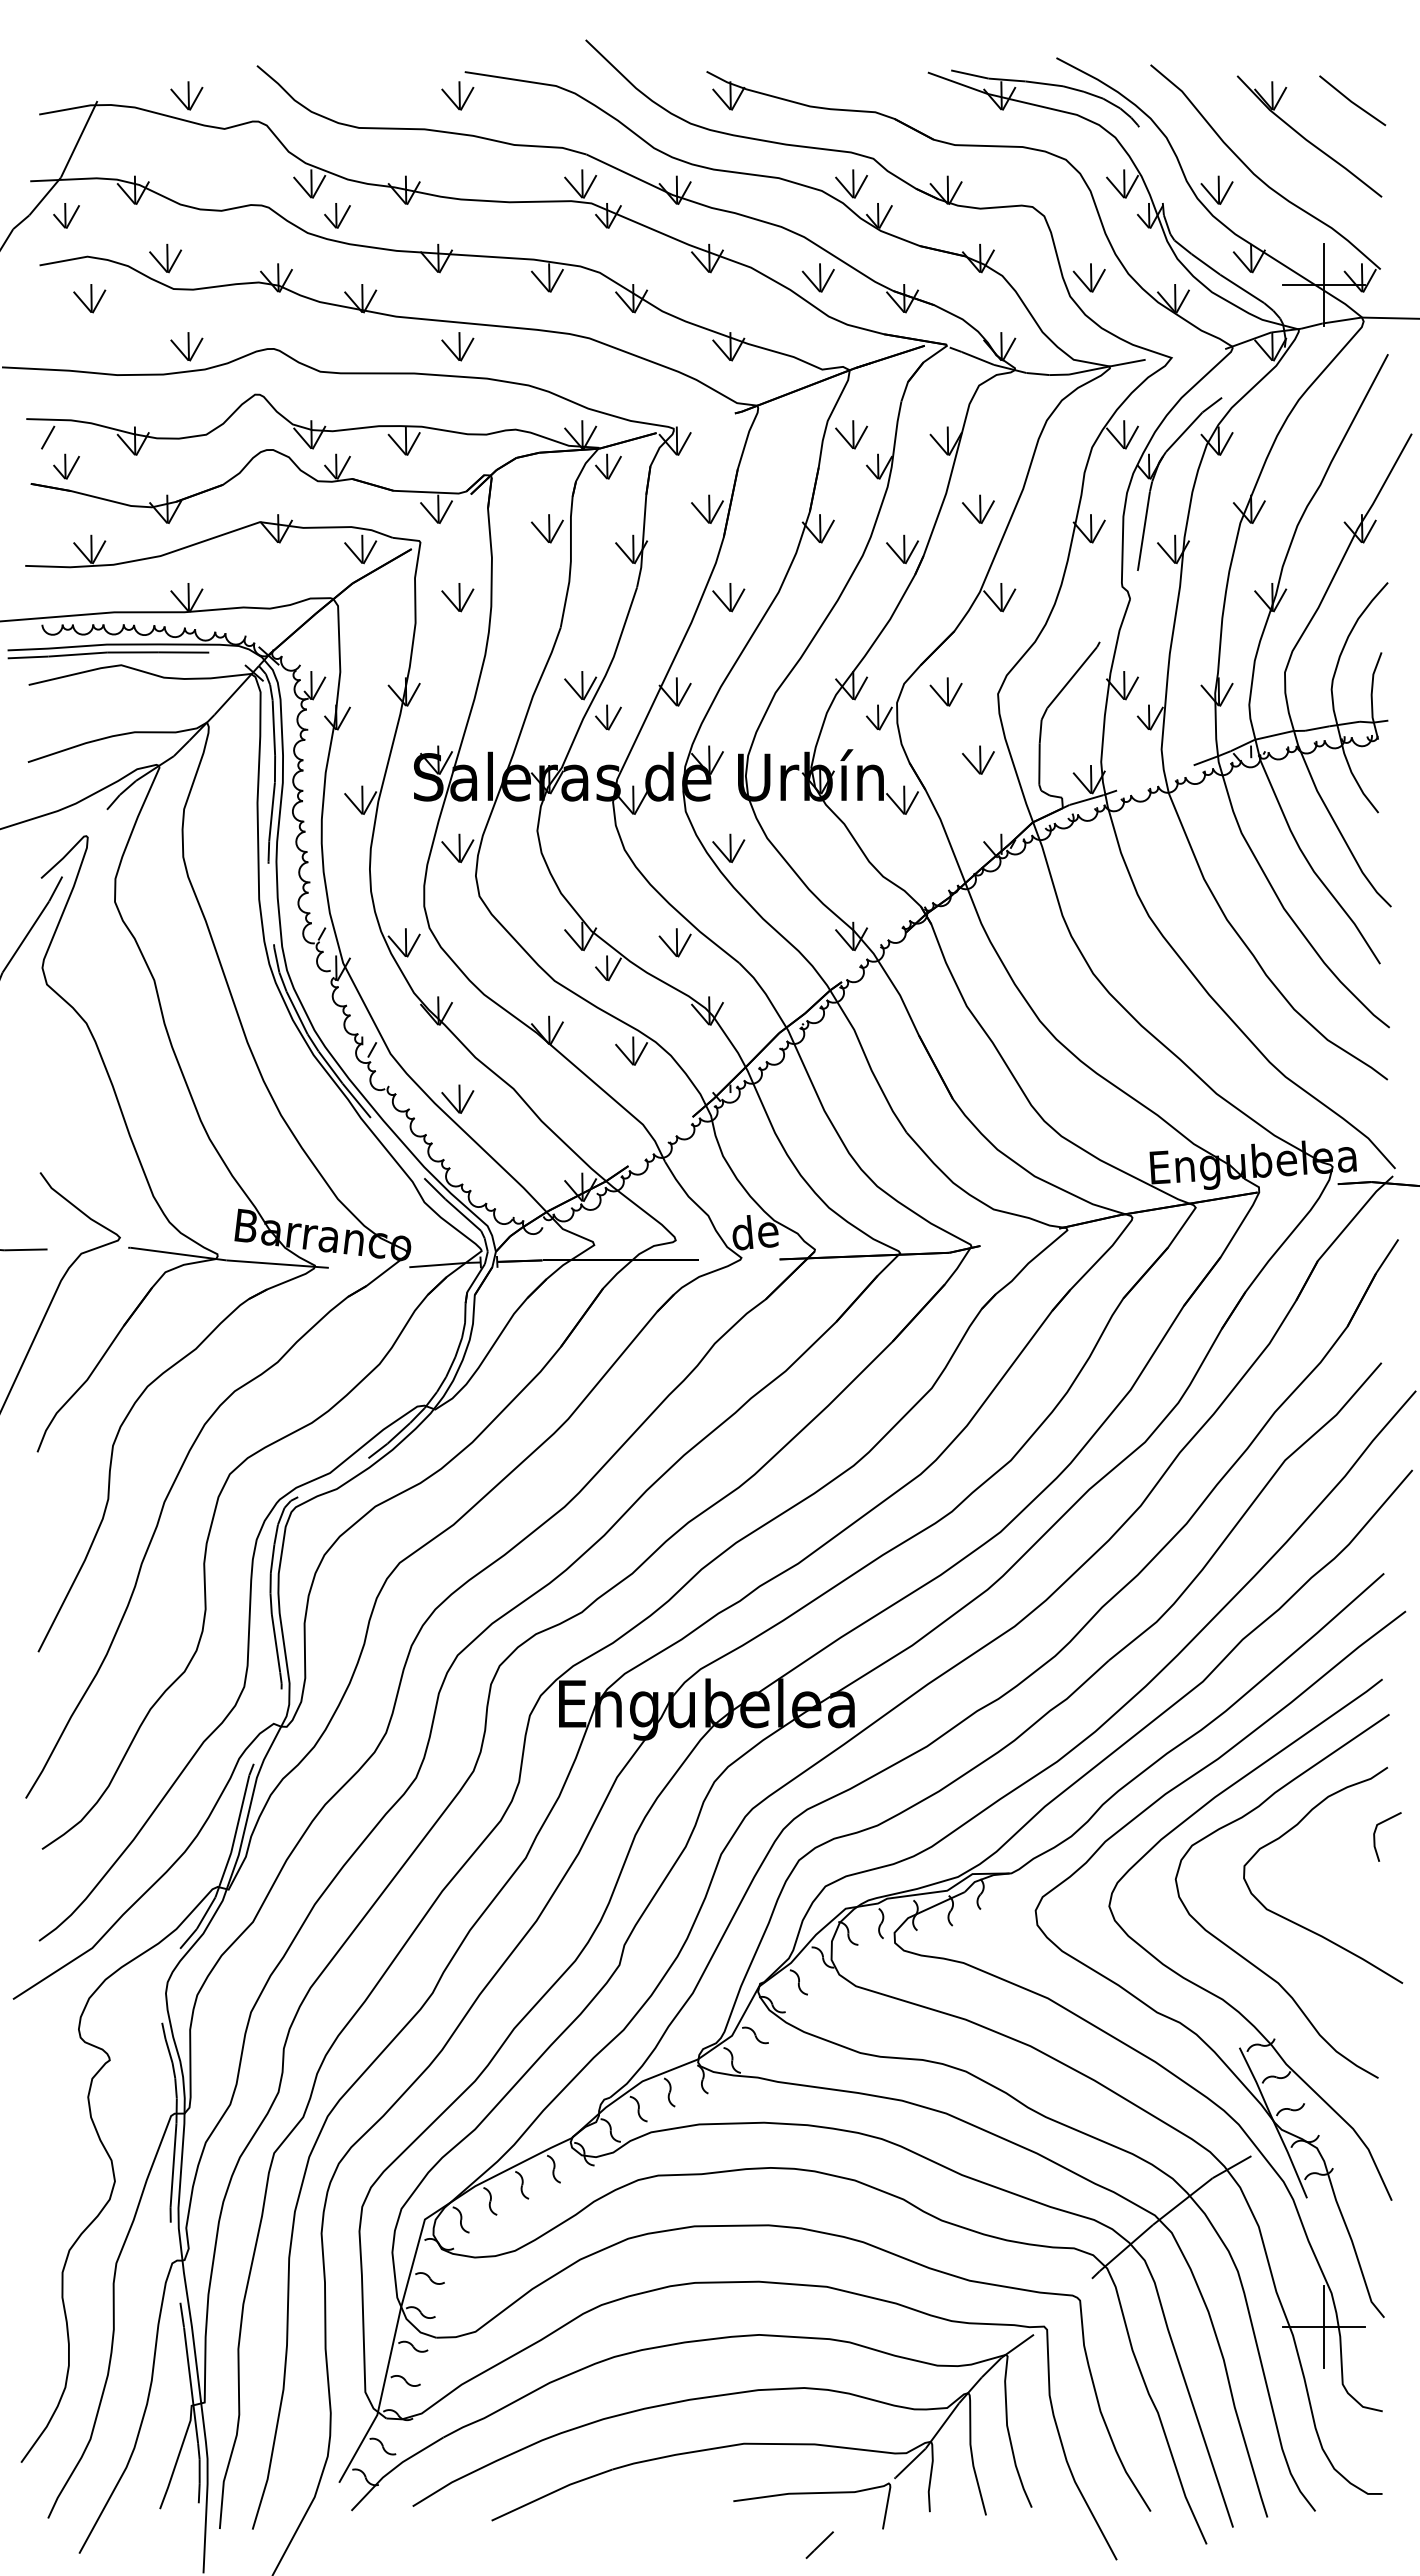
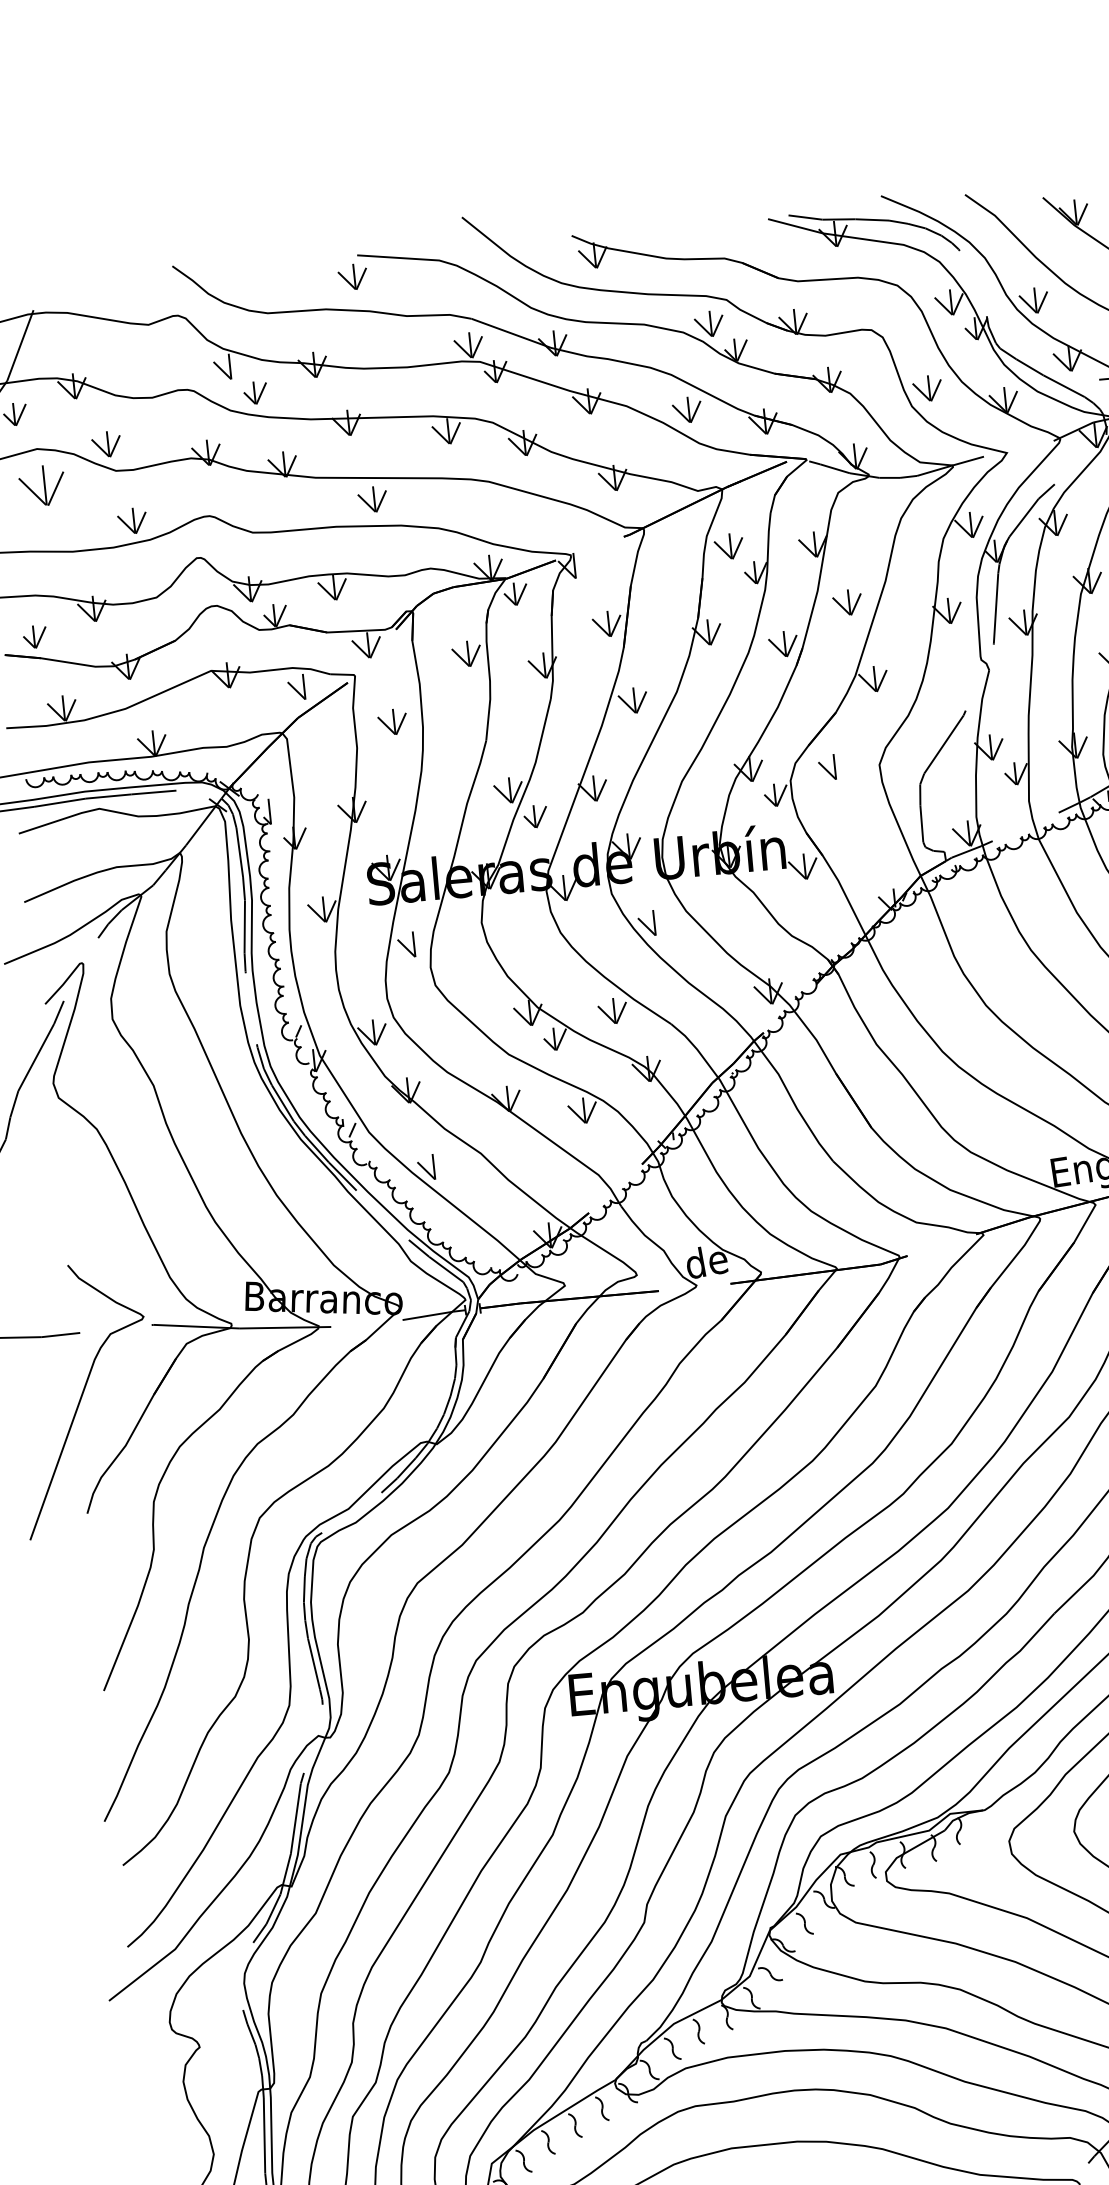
part: (186, 95) -> (112, 298), removed
line: (319, 186) -> (237, 368), removed
part: (89, 298) -> (42, 485), size x1.6
line: (48, 437) -> (16, 612), removed
line: (684, 443) -> (581, 567), removed
line: (369, 552) -> (310, 689), removed
line: (319, 688) -> (277, 813), removed
line: (955, 694) -> (841, 768), removed
part: (978, 759) -> (867, 824), removed
line: (467, 851) -> (421, 946), removed
line: (738, 851) -> (661, 925), removed
line: (467, 1101) -> (441, 1168), removed

